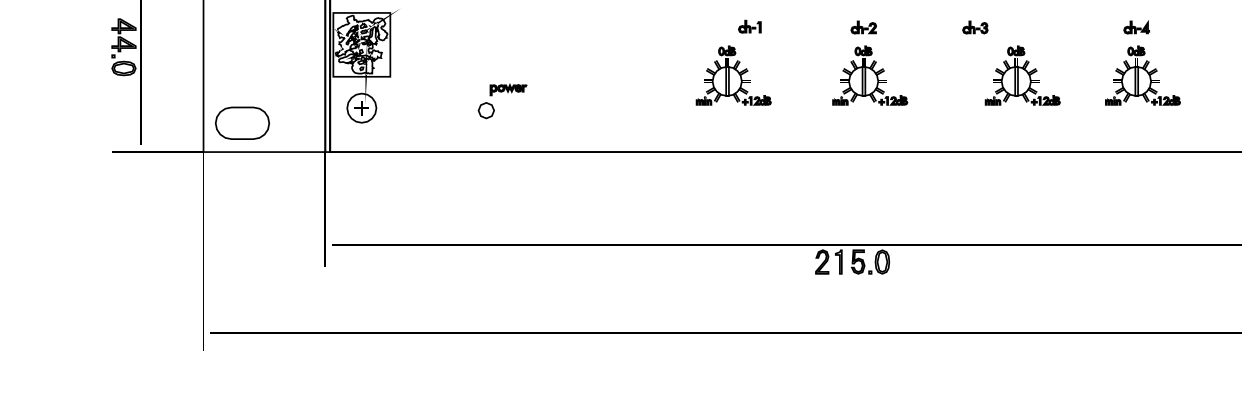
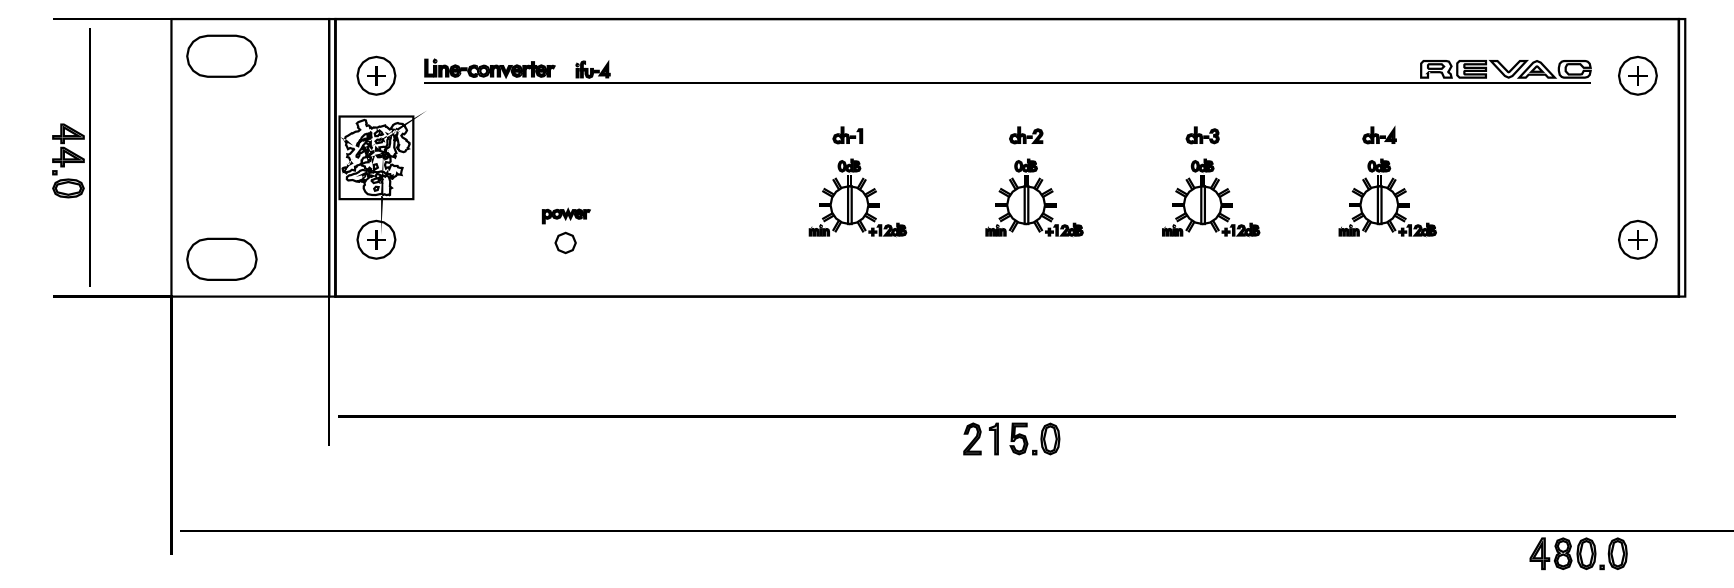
part: (749, 26) -> (847, 135), moved
part: (975, 27) -> (1202, 135), moved
part: (1023, 75) -> (1211, 197), moved
part: (486, 110) -> (565, 242), moved

